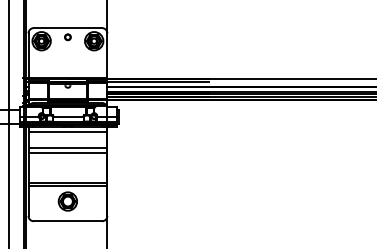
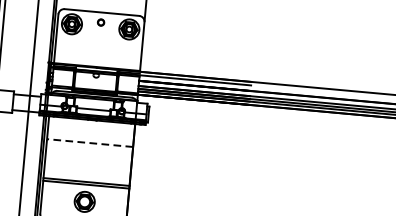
line: (67, 131) -> (91, 125), removed
line: (67, 147) -> (89, 142), solid -> dashed
line: (67, 152) -> (89, 148), removed

